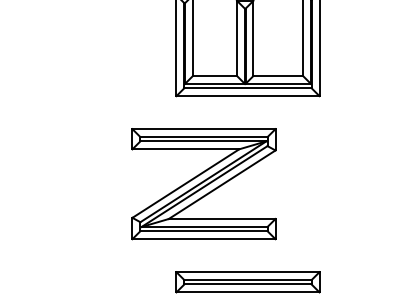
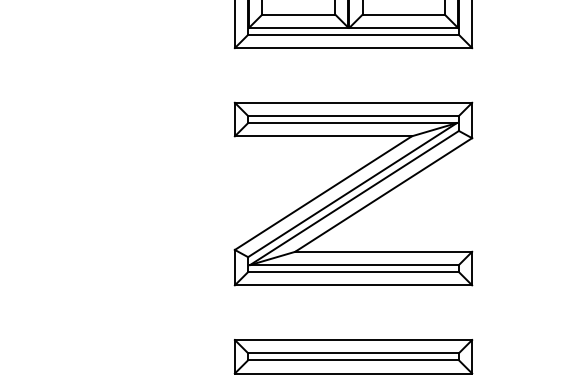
part: (203, 184) -> (352, 194), moved

